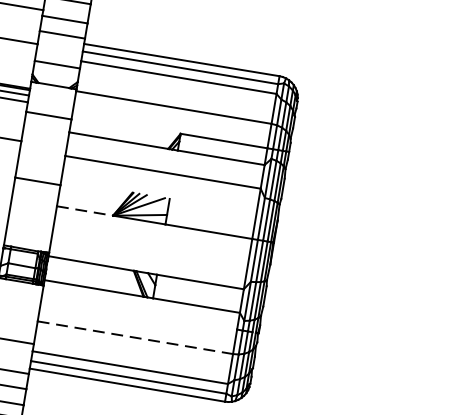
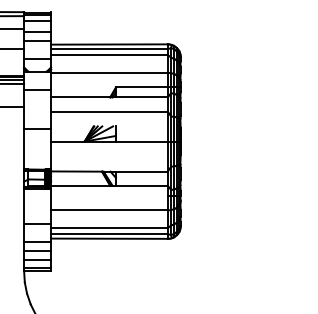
line: (84, 210) -> (67, 141), dashed -> solid
line: (135, 337) -> (109, 210), dashed -> solid

